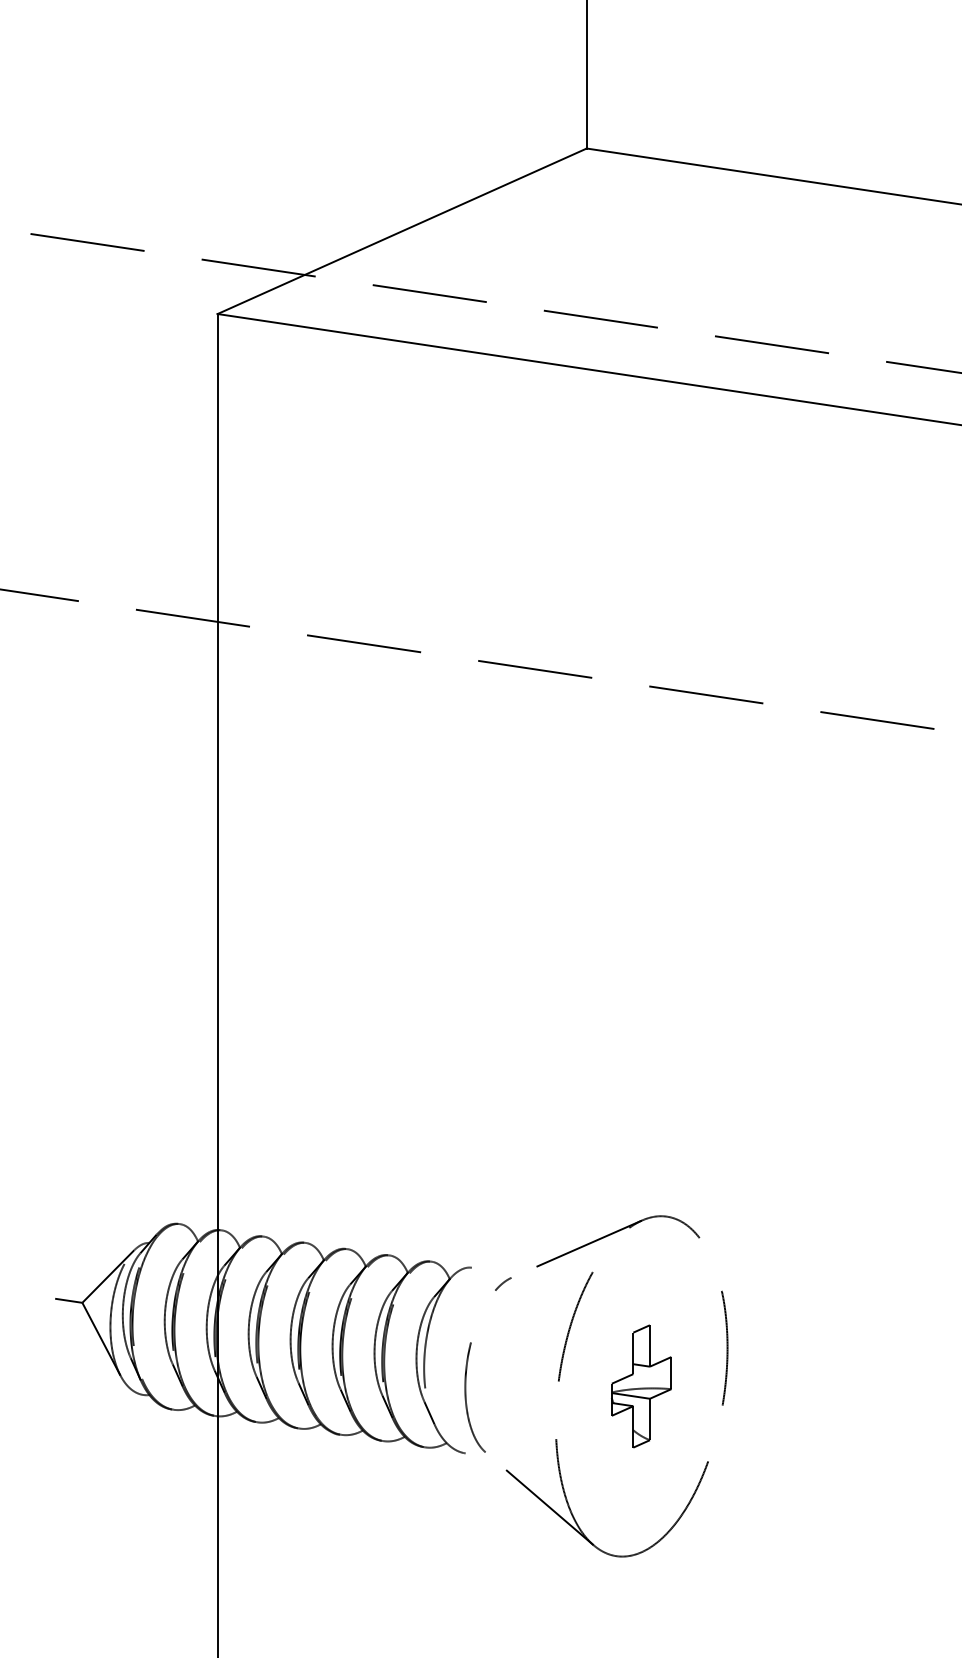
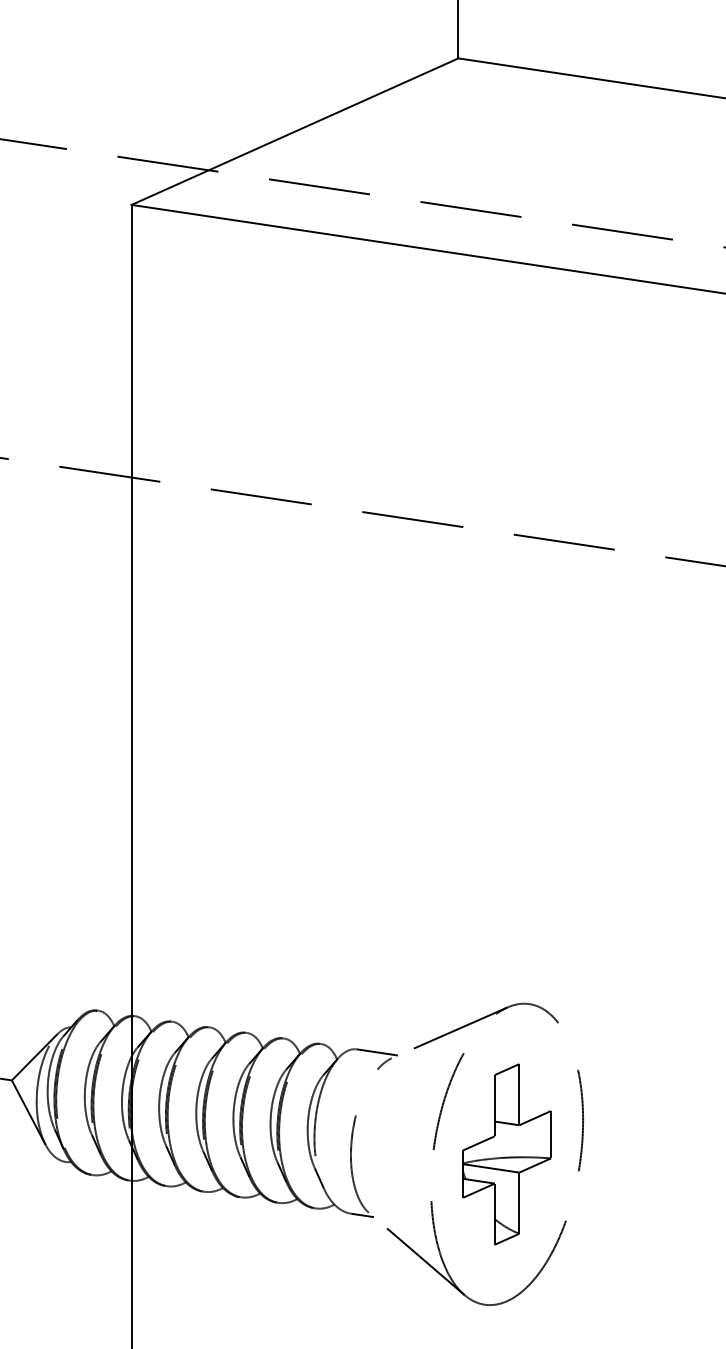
line: (494, 1270) -> (376, 1051), added
part: (641, 1386) -> (506, 1154), size x1.67
line: (478, 1455) -> (362, 1215), added

